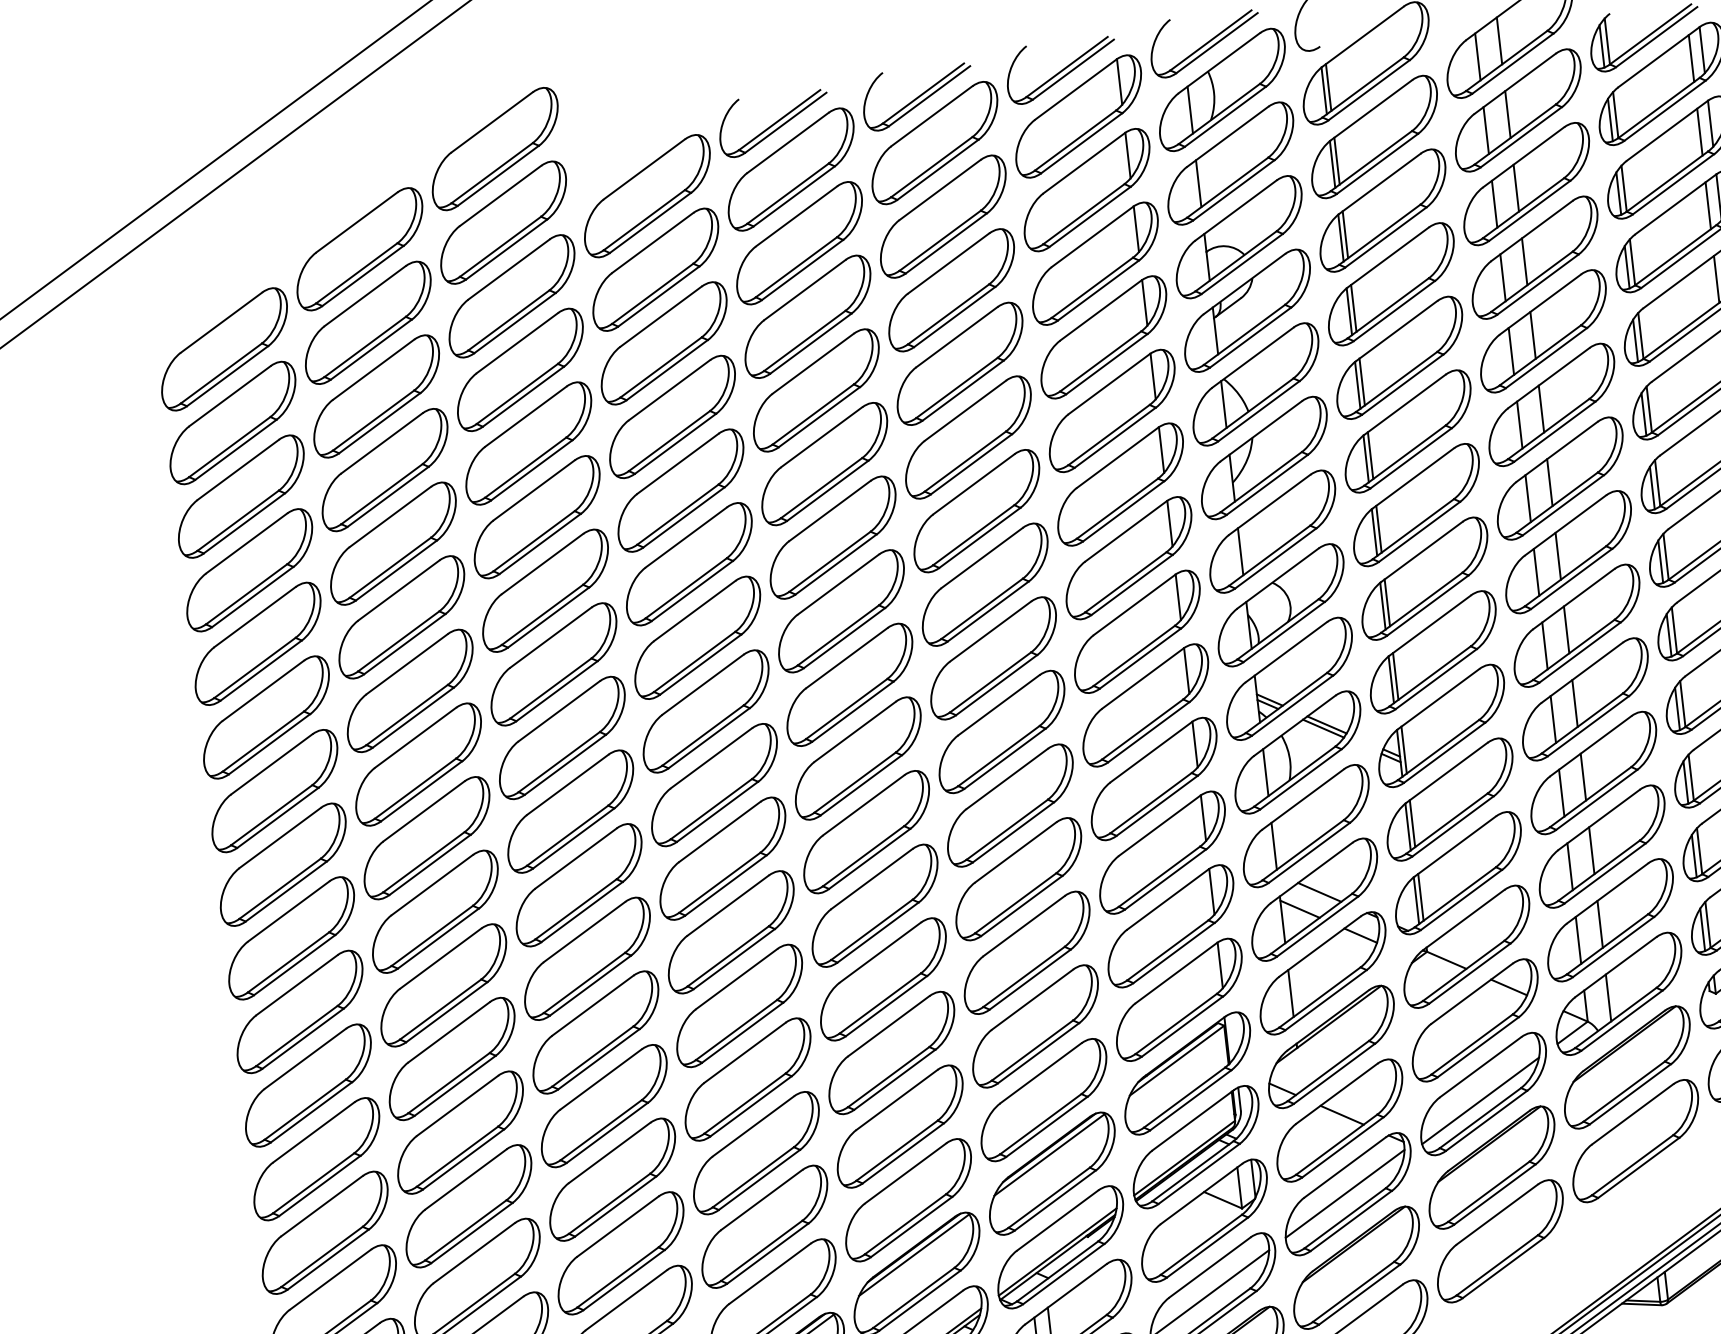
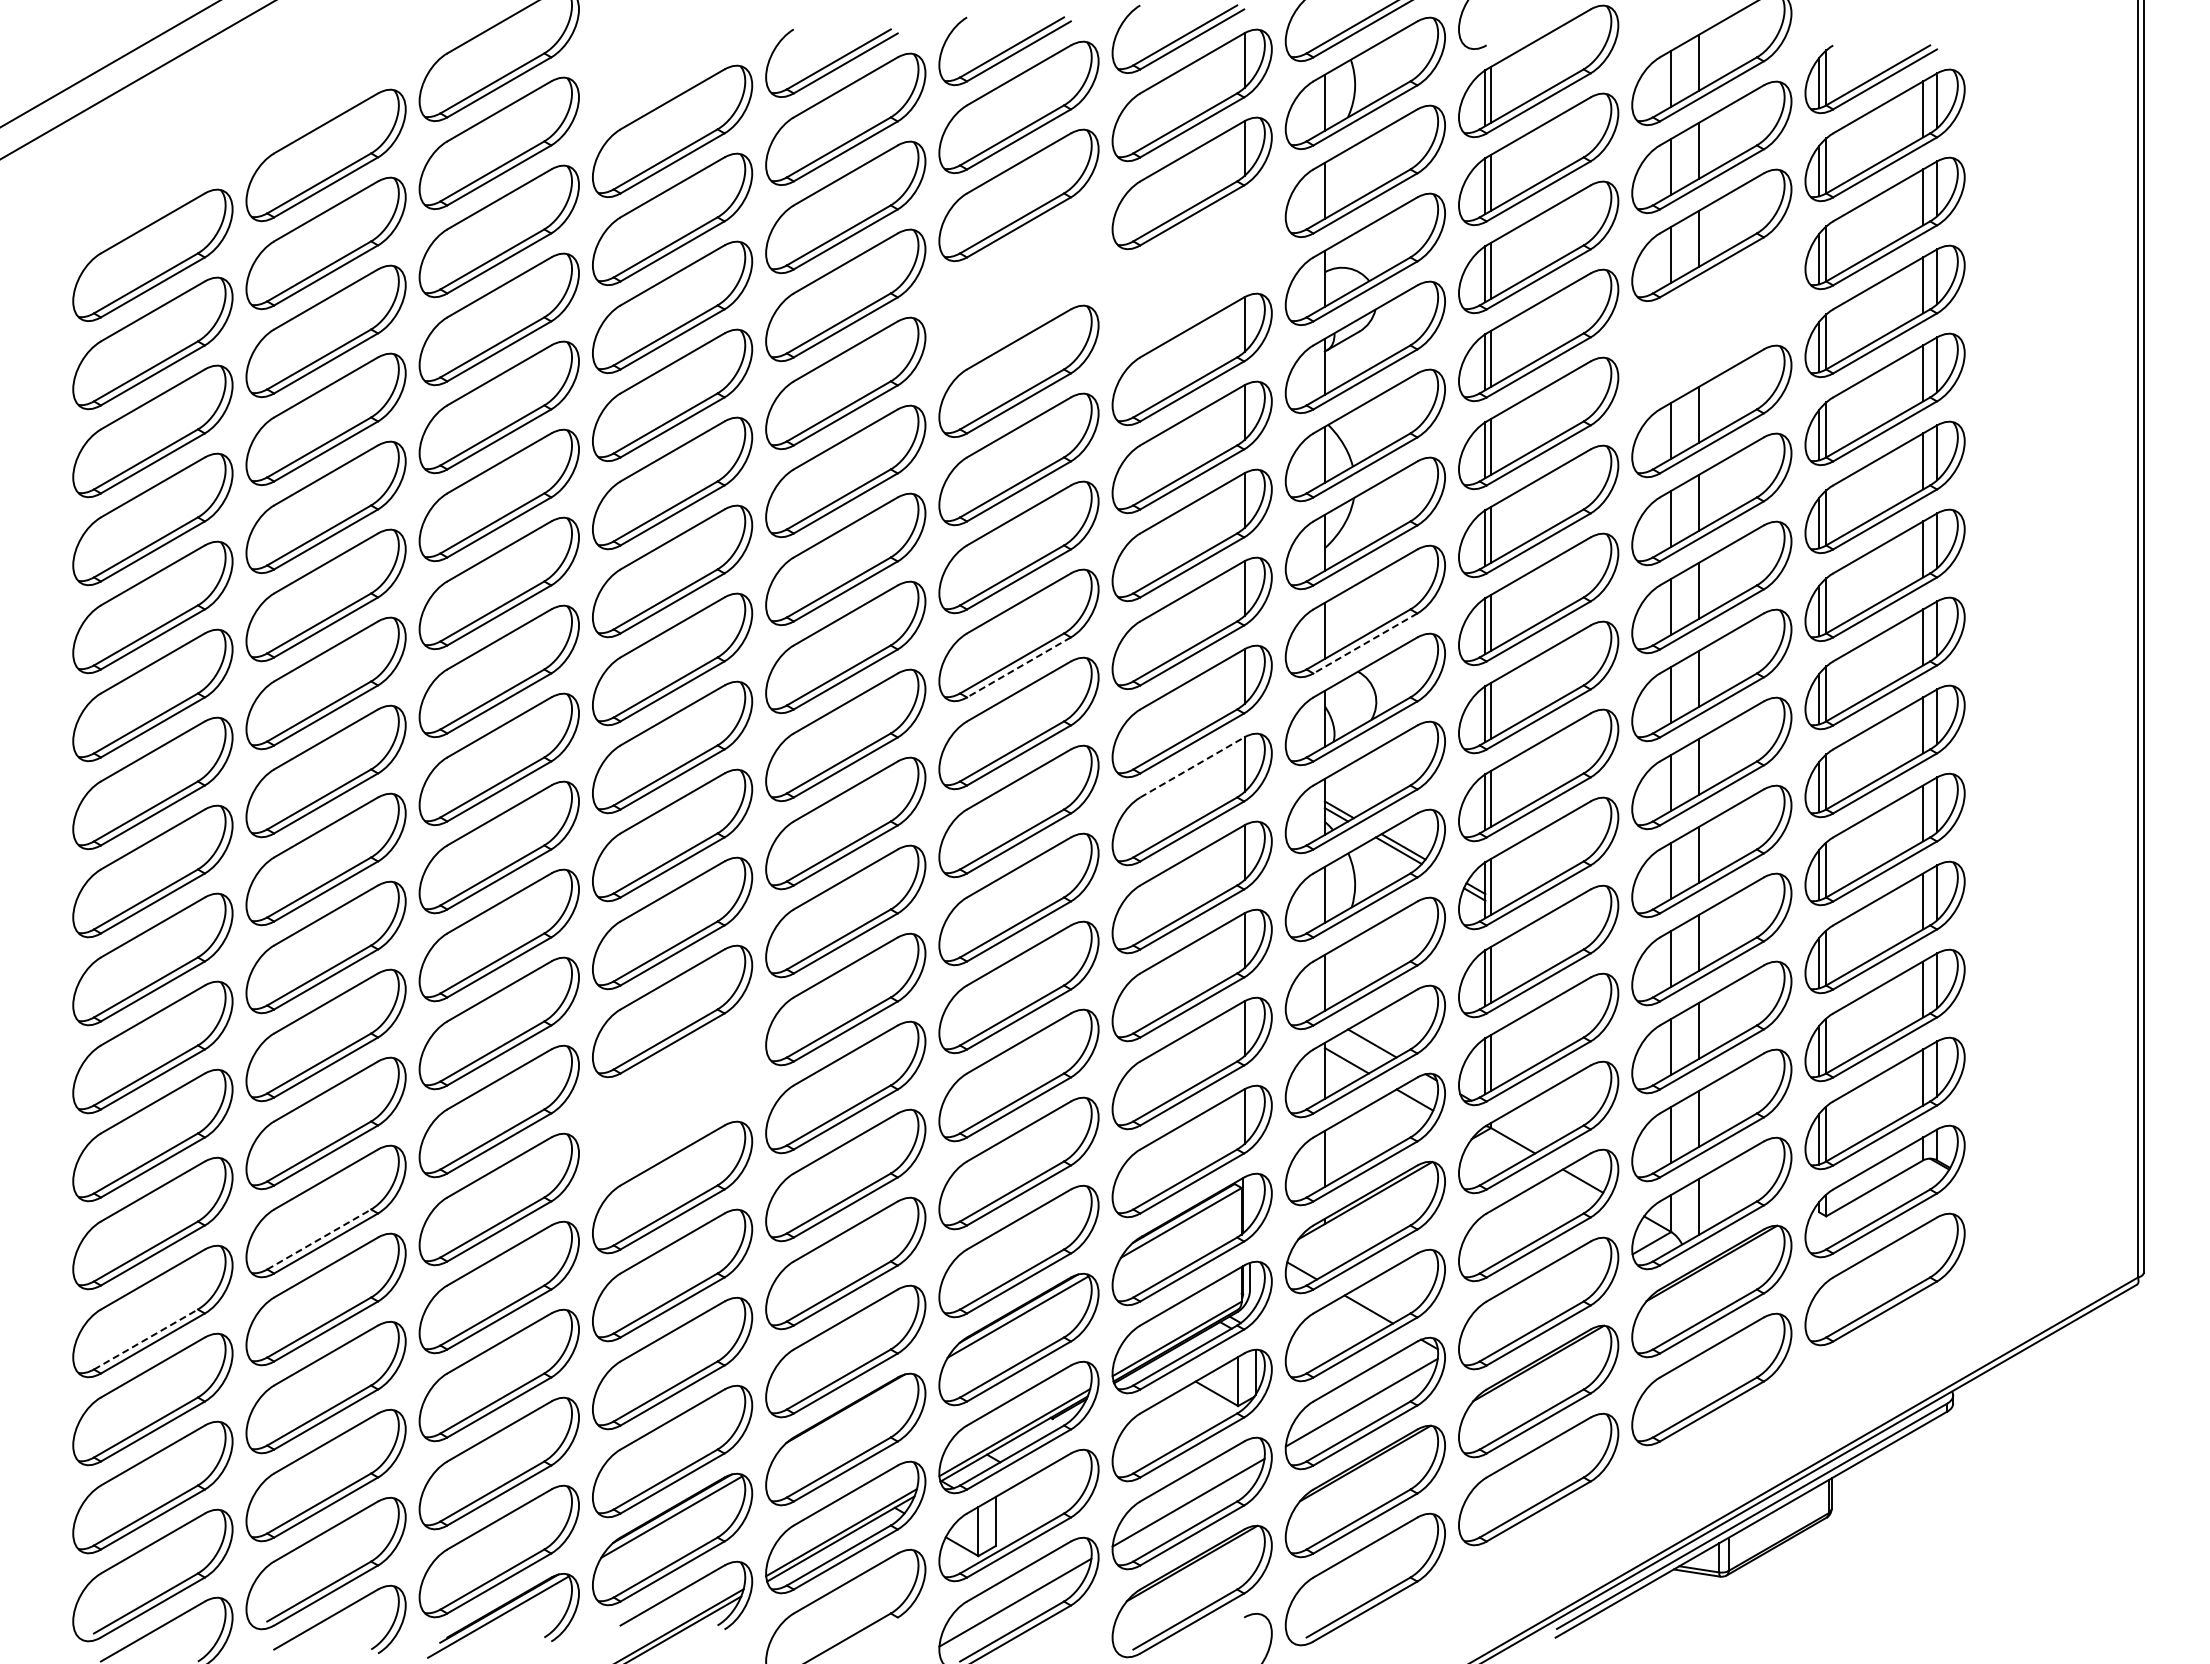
part: (1534, 257) -> (1711, 323), removed
part: (1094, 263) -> (1191, 271), removed
part: (951, 289) -> (1018, 282), removed
line: (1275, 558) -> (1365, 643), solid -> dashed
line: (987, 611) -> (1018, 667), solid -> dashed
line: (1142, 678) -> (1192, 767), solid -> dashed
part: (739, 1005) -> (672, 1099), removed
line: (1480, 1101) -> (1533, 1311), removed
line: (457, 1156) -> (319, 1239), solid -> dashed
line: (913, 1254) -> (844, 1416), removed
line: (322, 1256) -> (146, 1339), solid -> dashed

